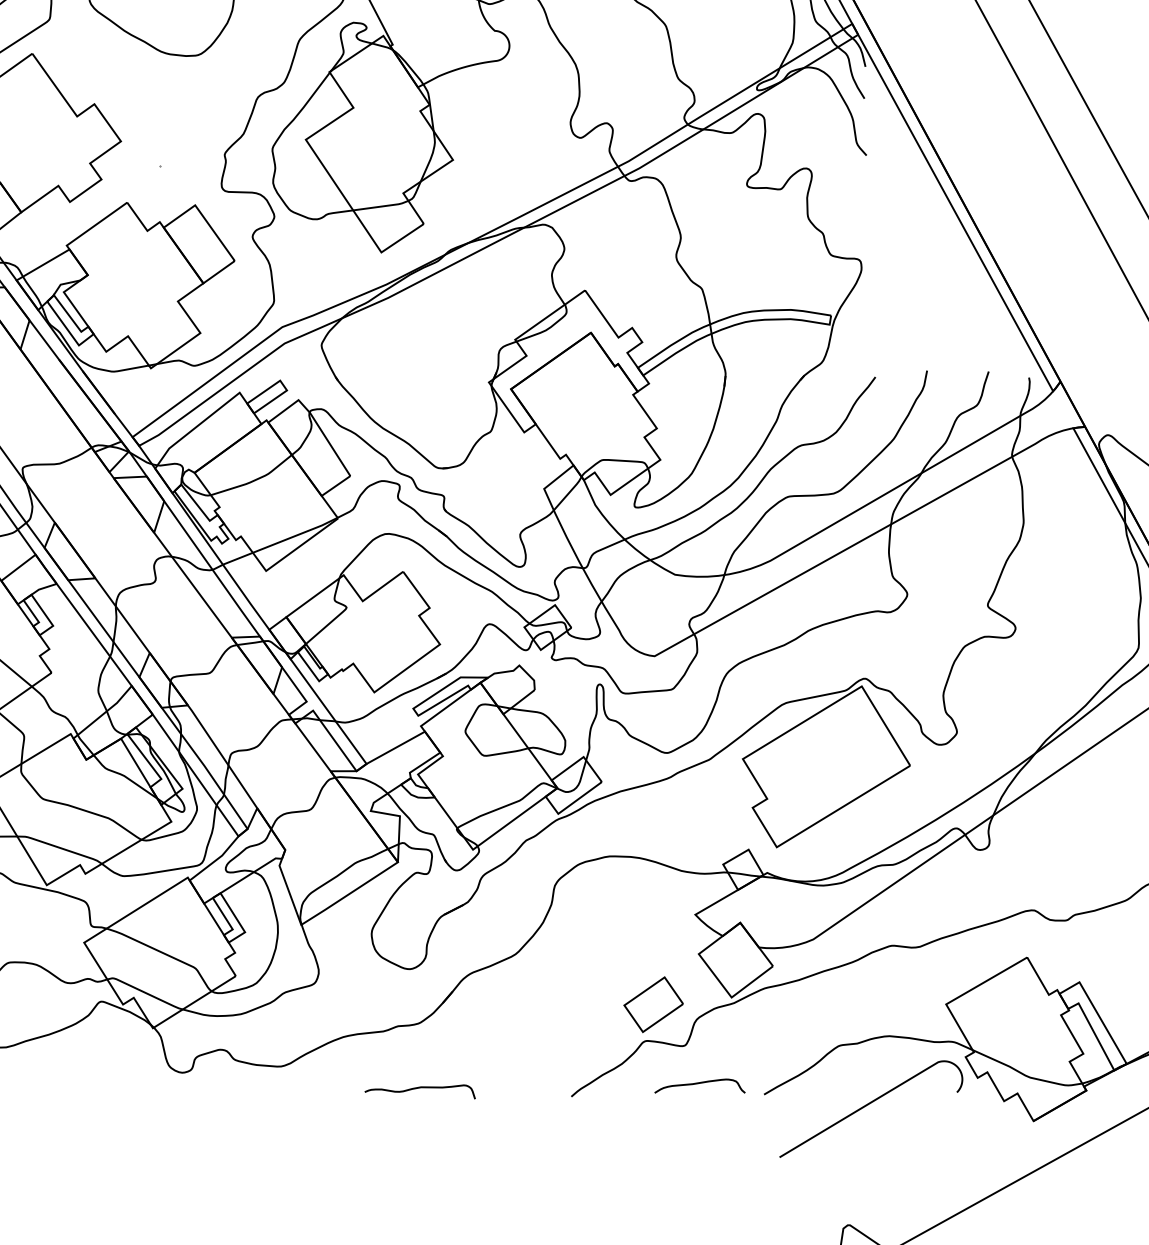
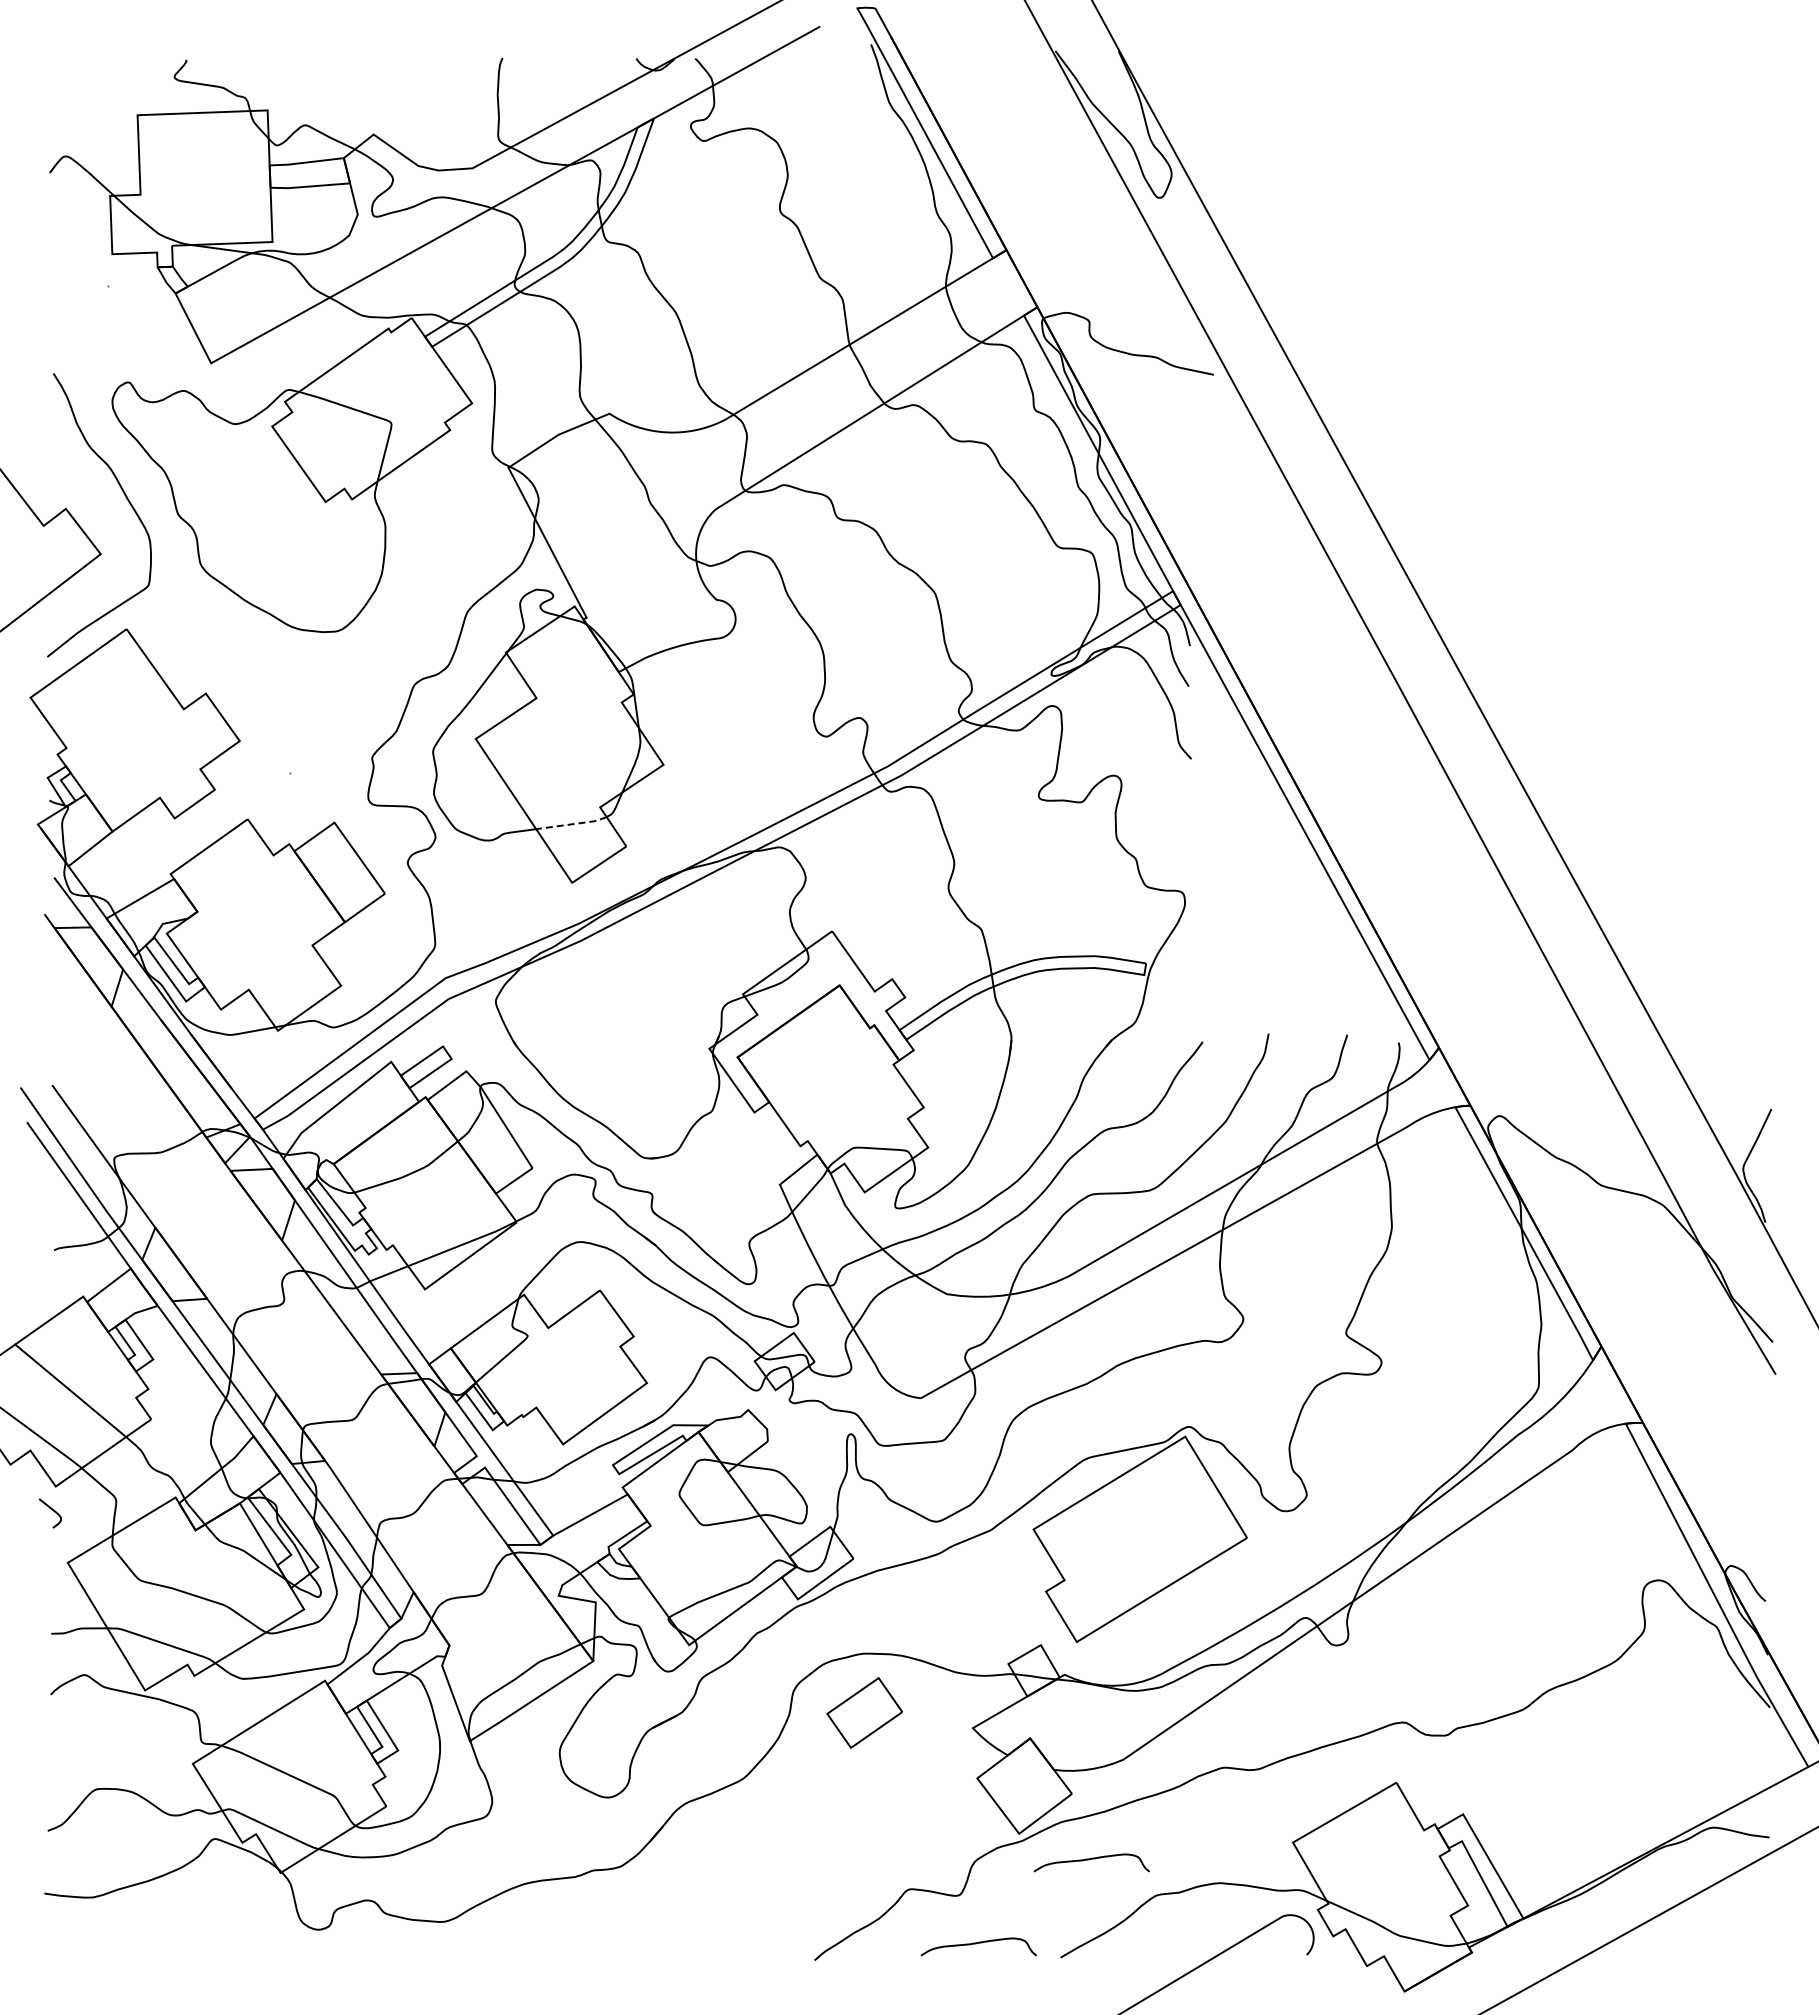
line: (381, 206) -> (572, 824), solid -> dashed
part: (653, 1004) -> (864, 1712), moved
curve: (786, 1018) -> (1089, 1860), added
curve: (420, 1088) -> (621, 1949), removed

